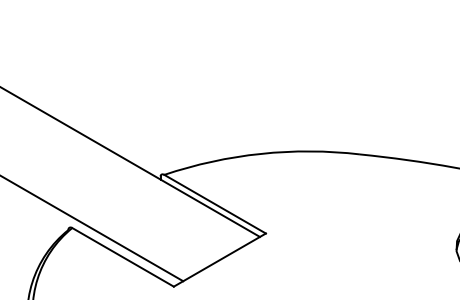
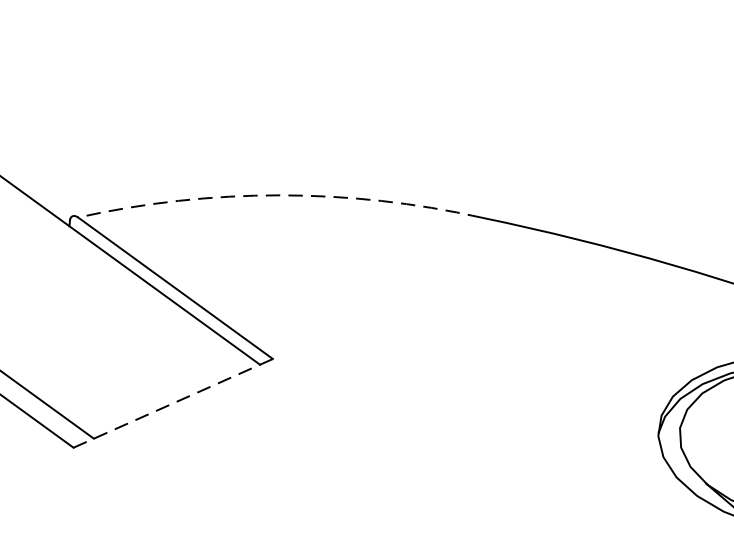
arc: (261, 153) -> (281, 194), solid -> dashed
line: (220, 259) -> (174, 402), solid -> dashed

